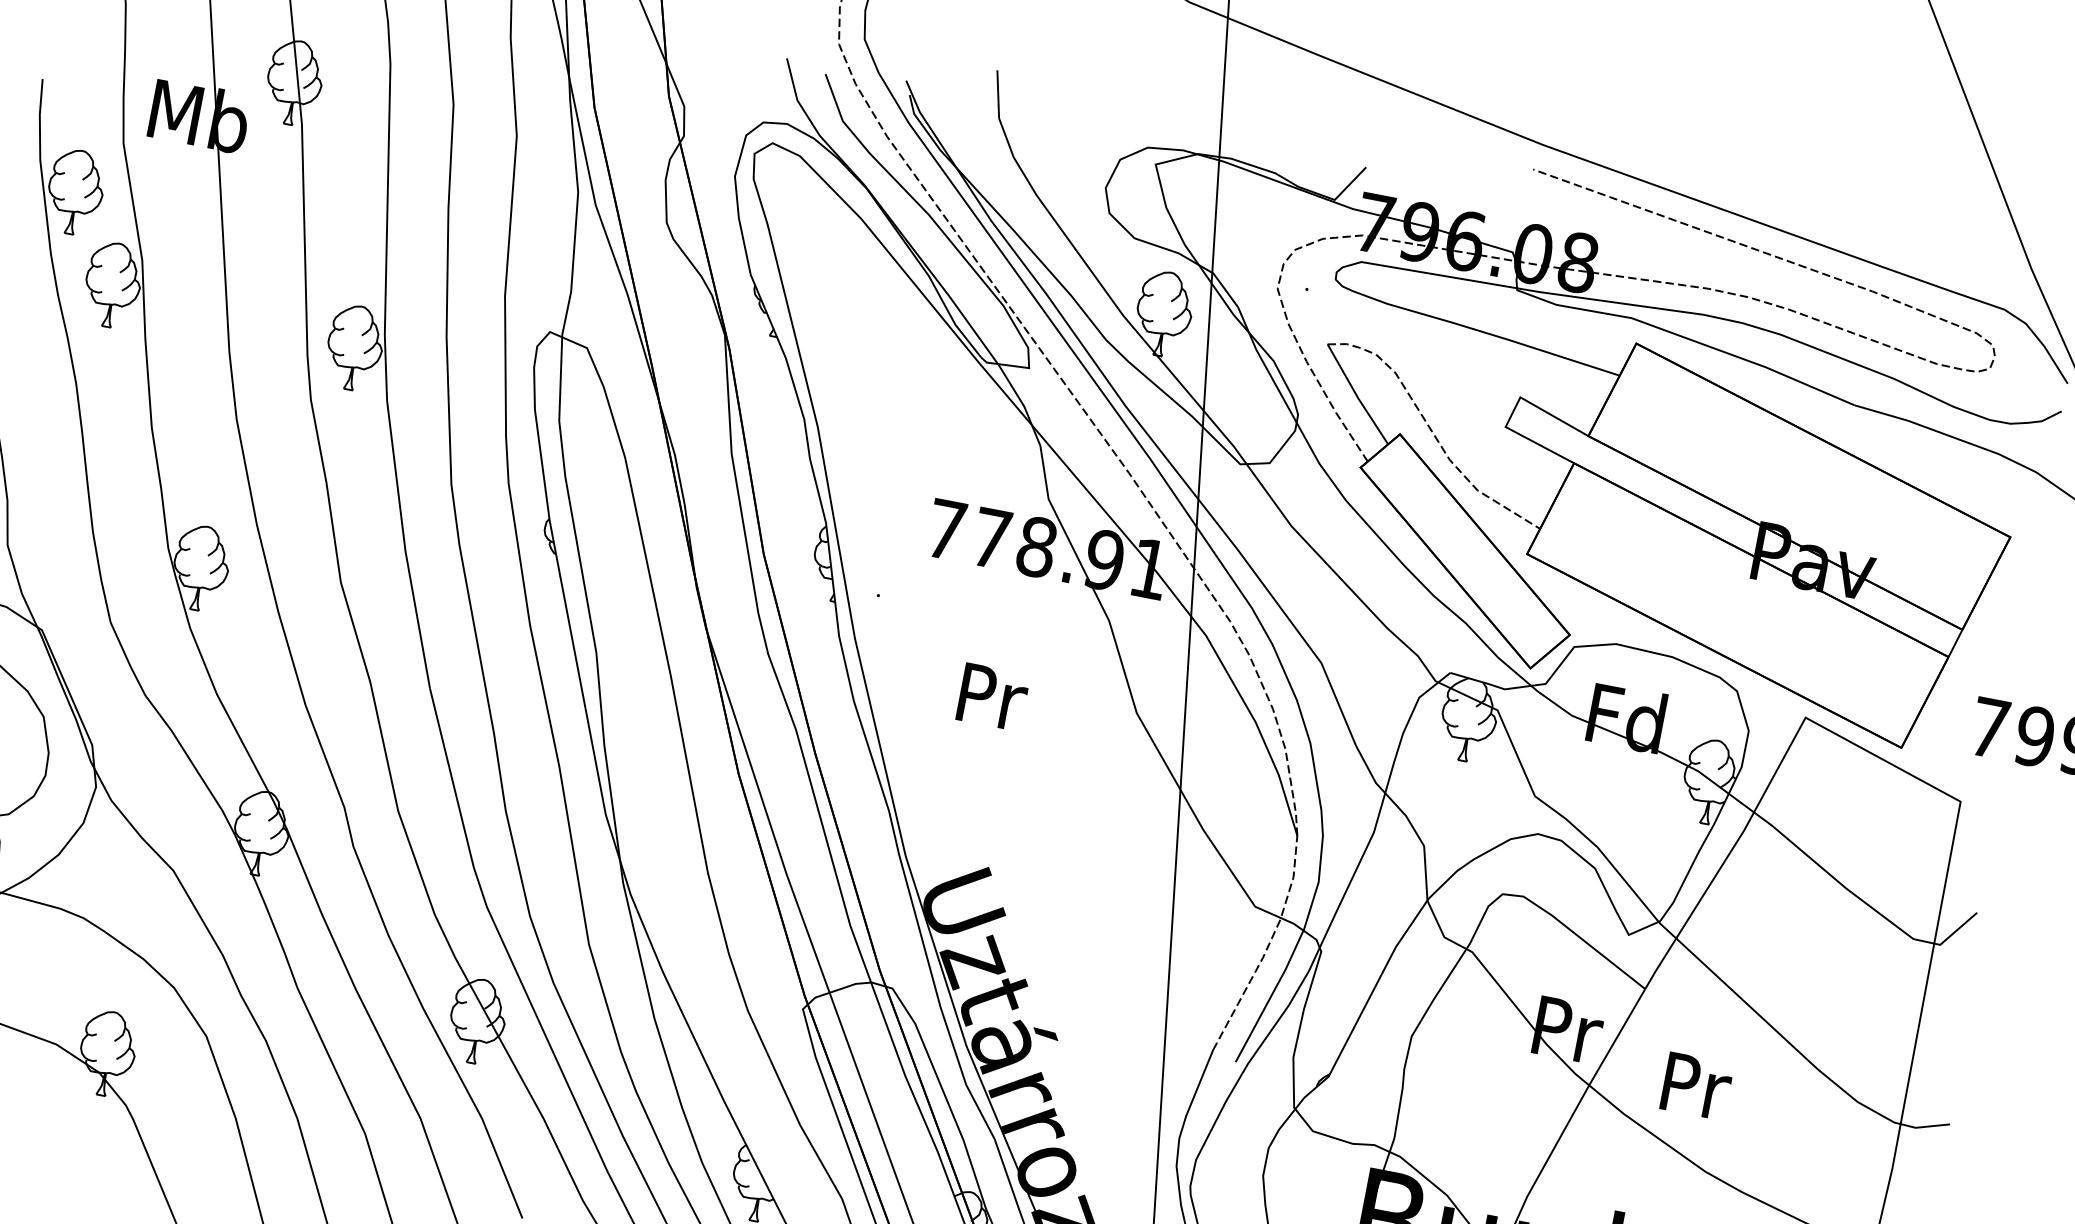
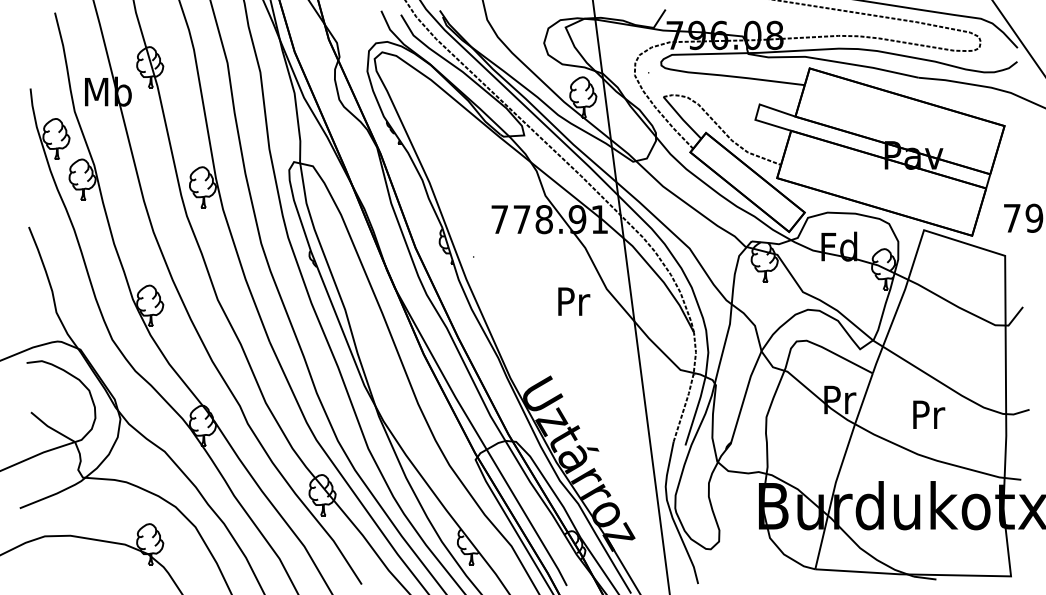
text: (993, 696) -> (574, 301), moved
text: (1697, 1085) -> (929, 414), moved

